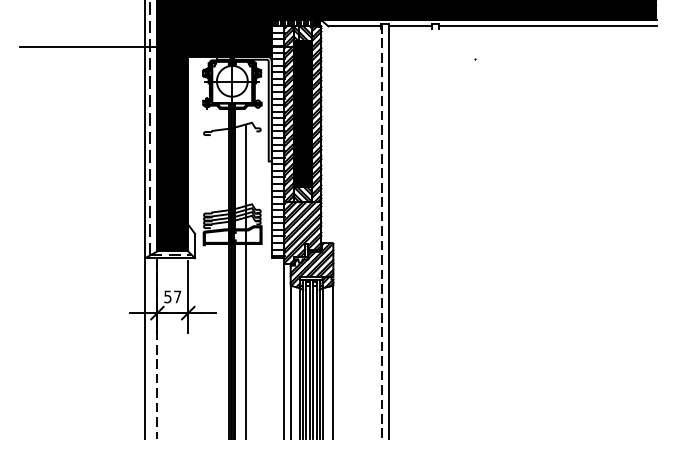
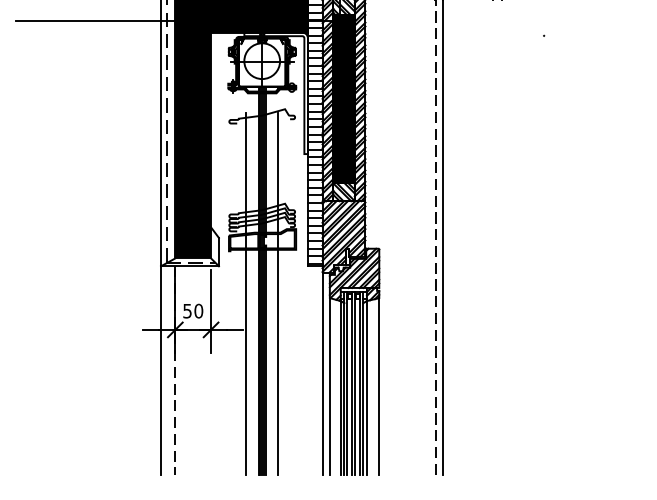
line: (218, 281) -> (246, 293), added
text: (177, 296) -> (198, 310), 57 -> 50

